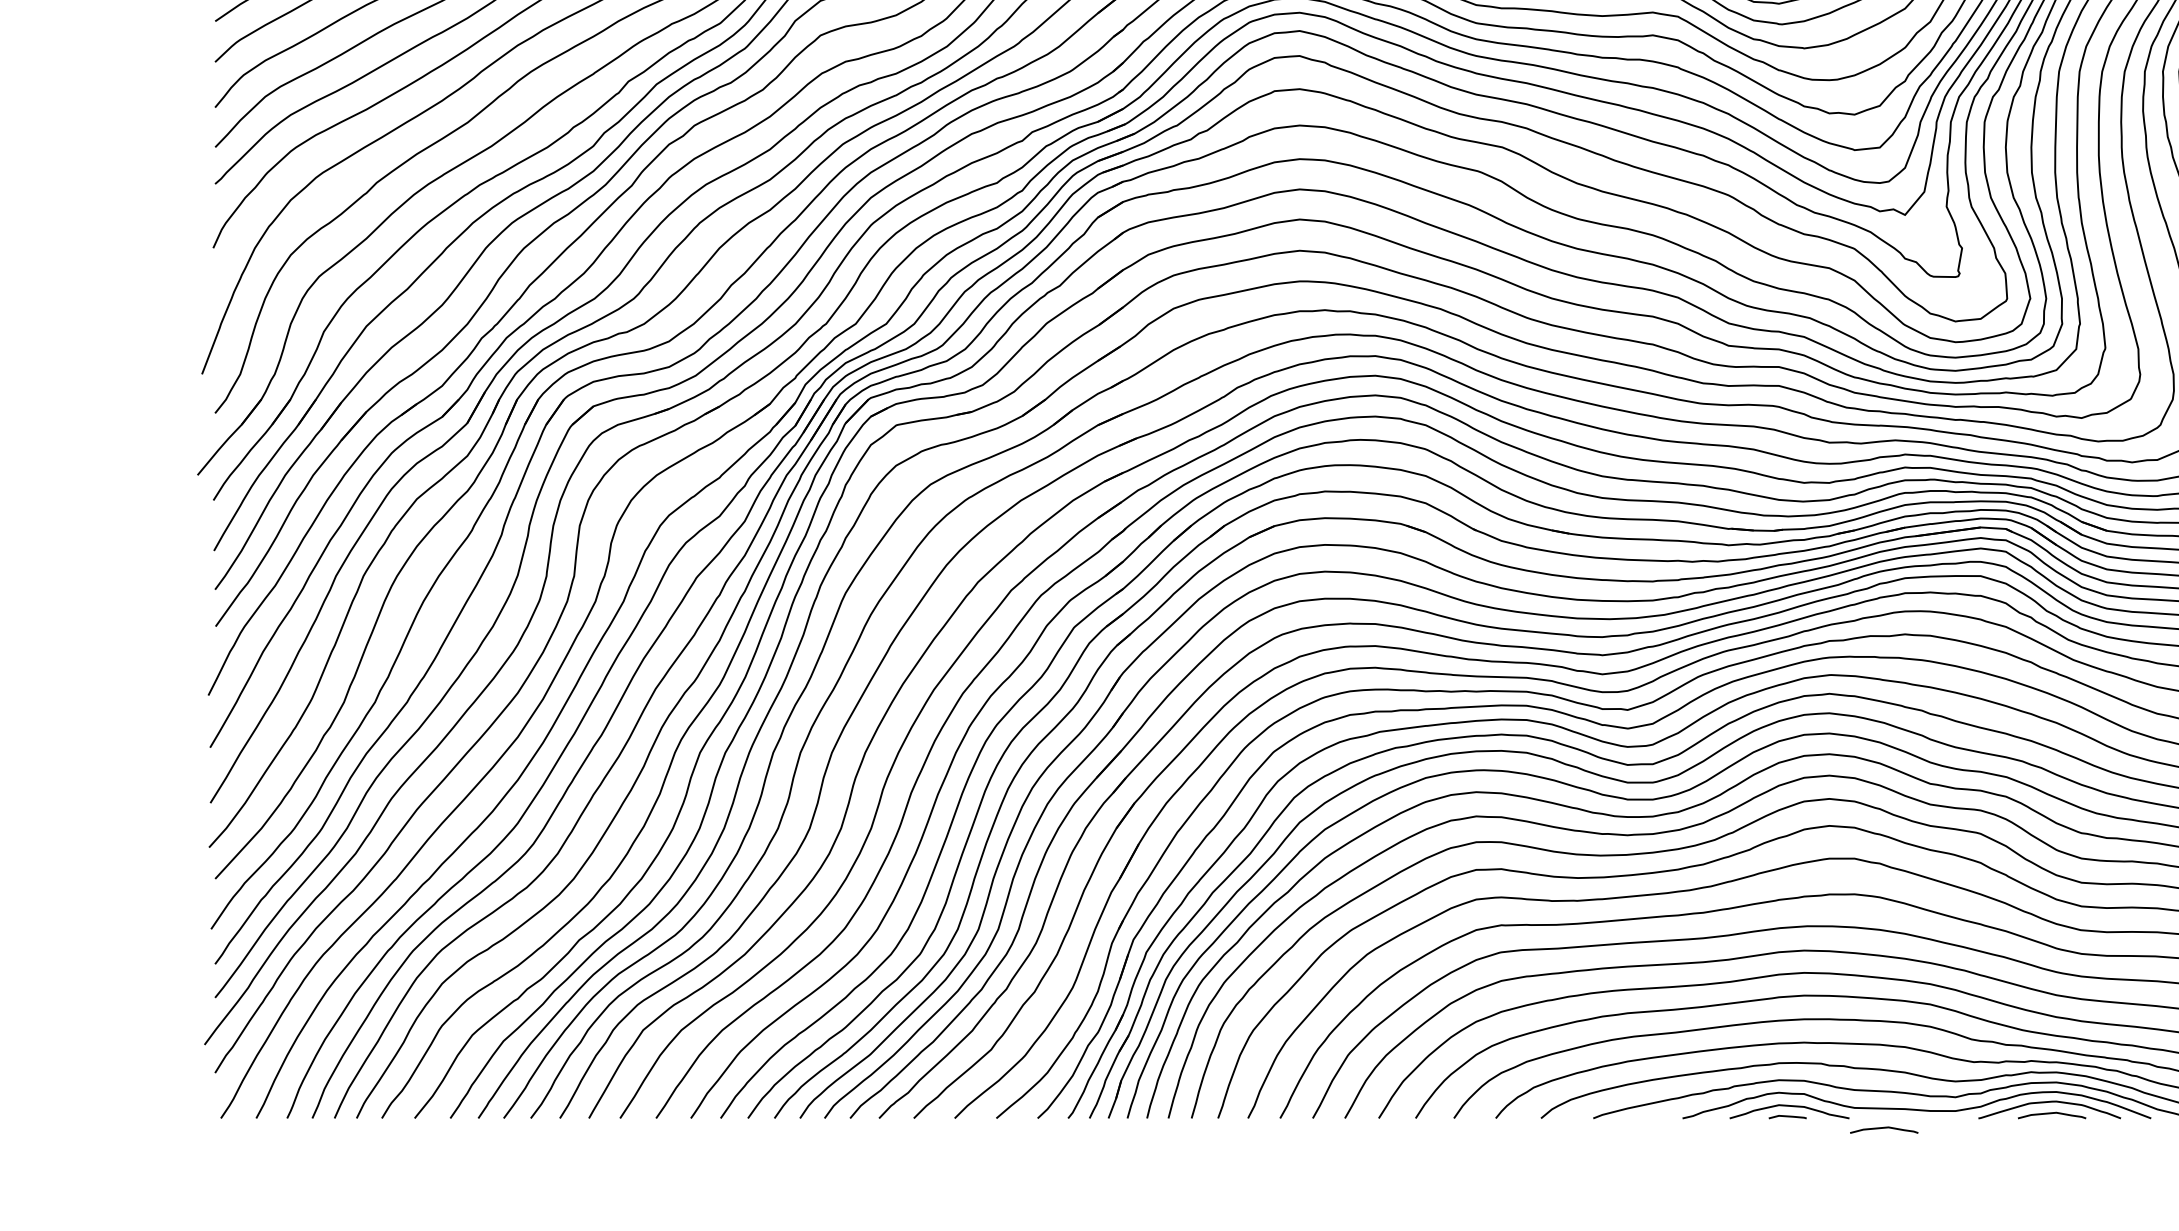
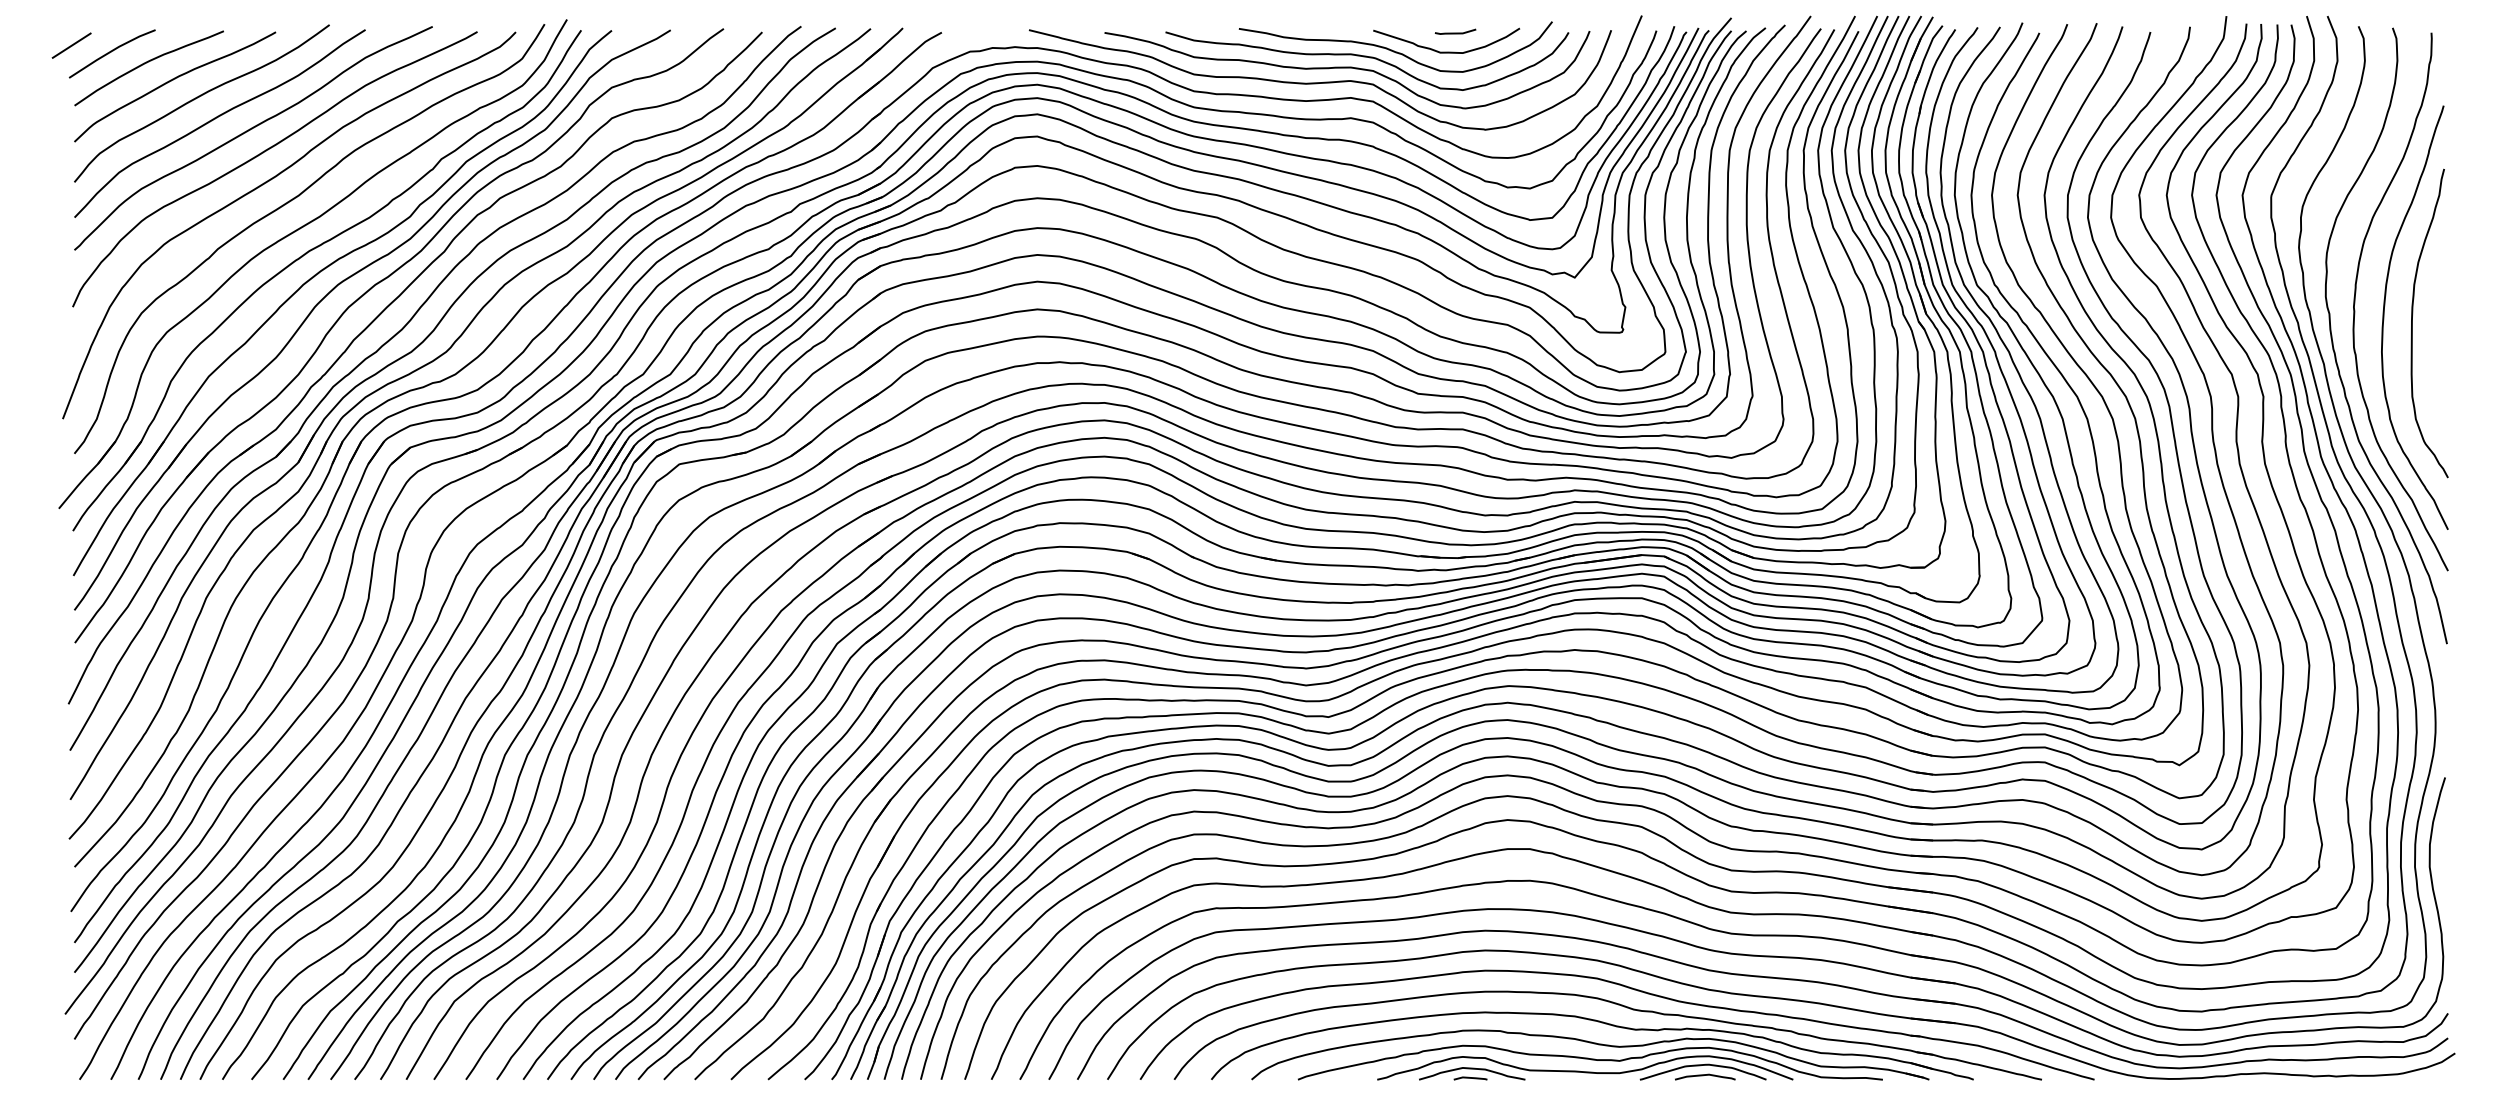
curve: (1884, 1128) -> (1556, 1088), removed

